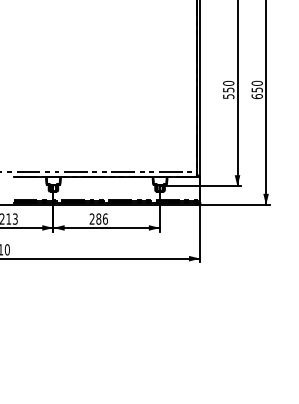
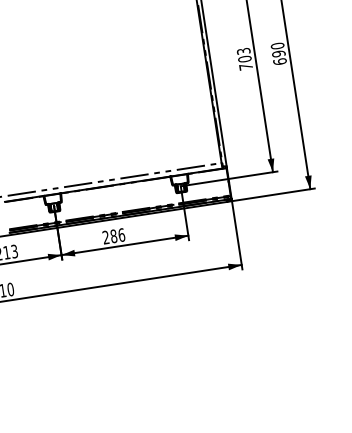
text: (228, 89) -> (244, 58), 550 -> 703
text: (256, 89) -> (277, 53), 650 -> 690

